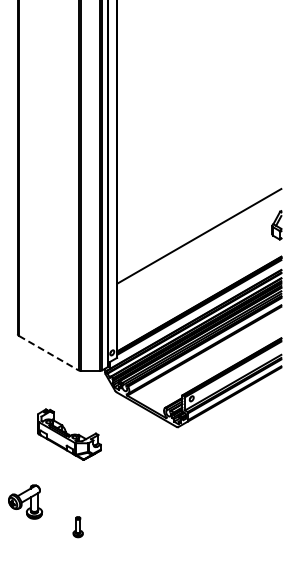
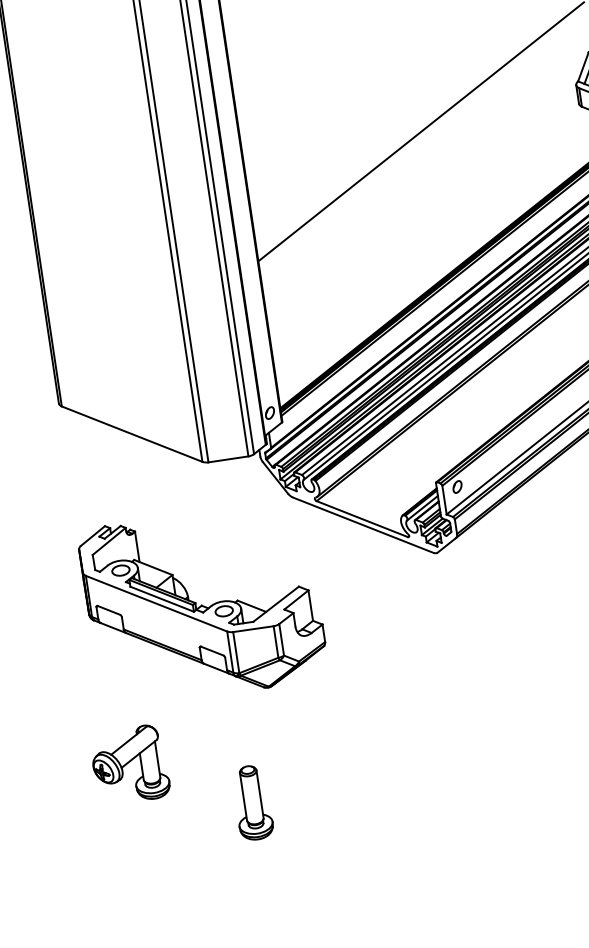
line: (49, 353) -> (133, 434), dashed -> solid
part: (69, 434) -> (203, 604), size x1.67
part: (77, 526) -> (250, 801), size x1.67

